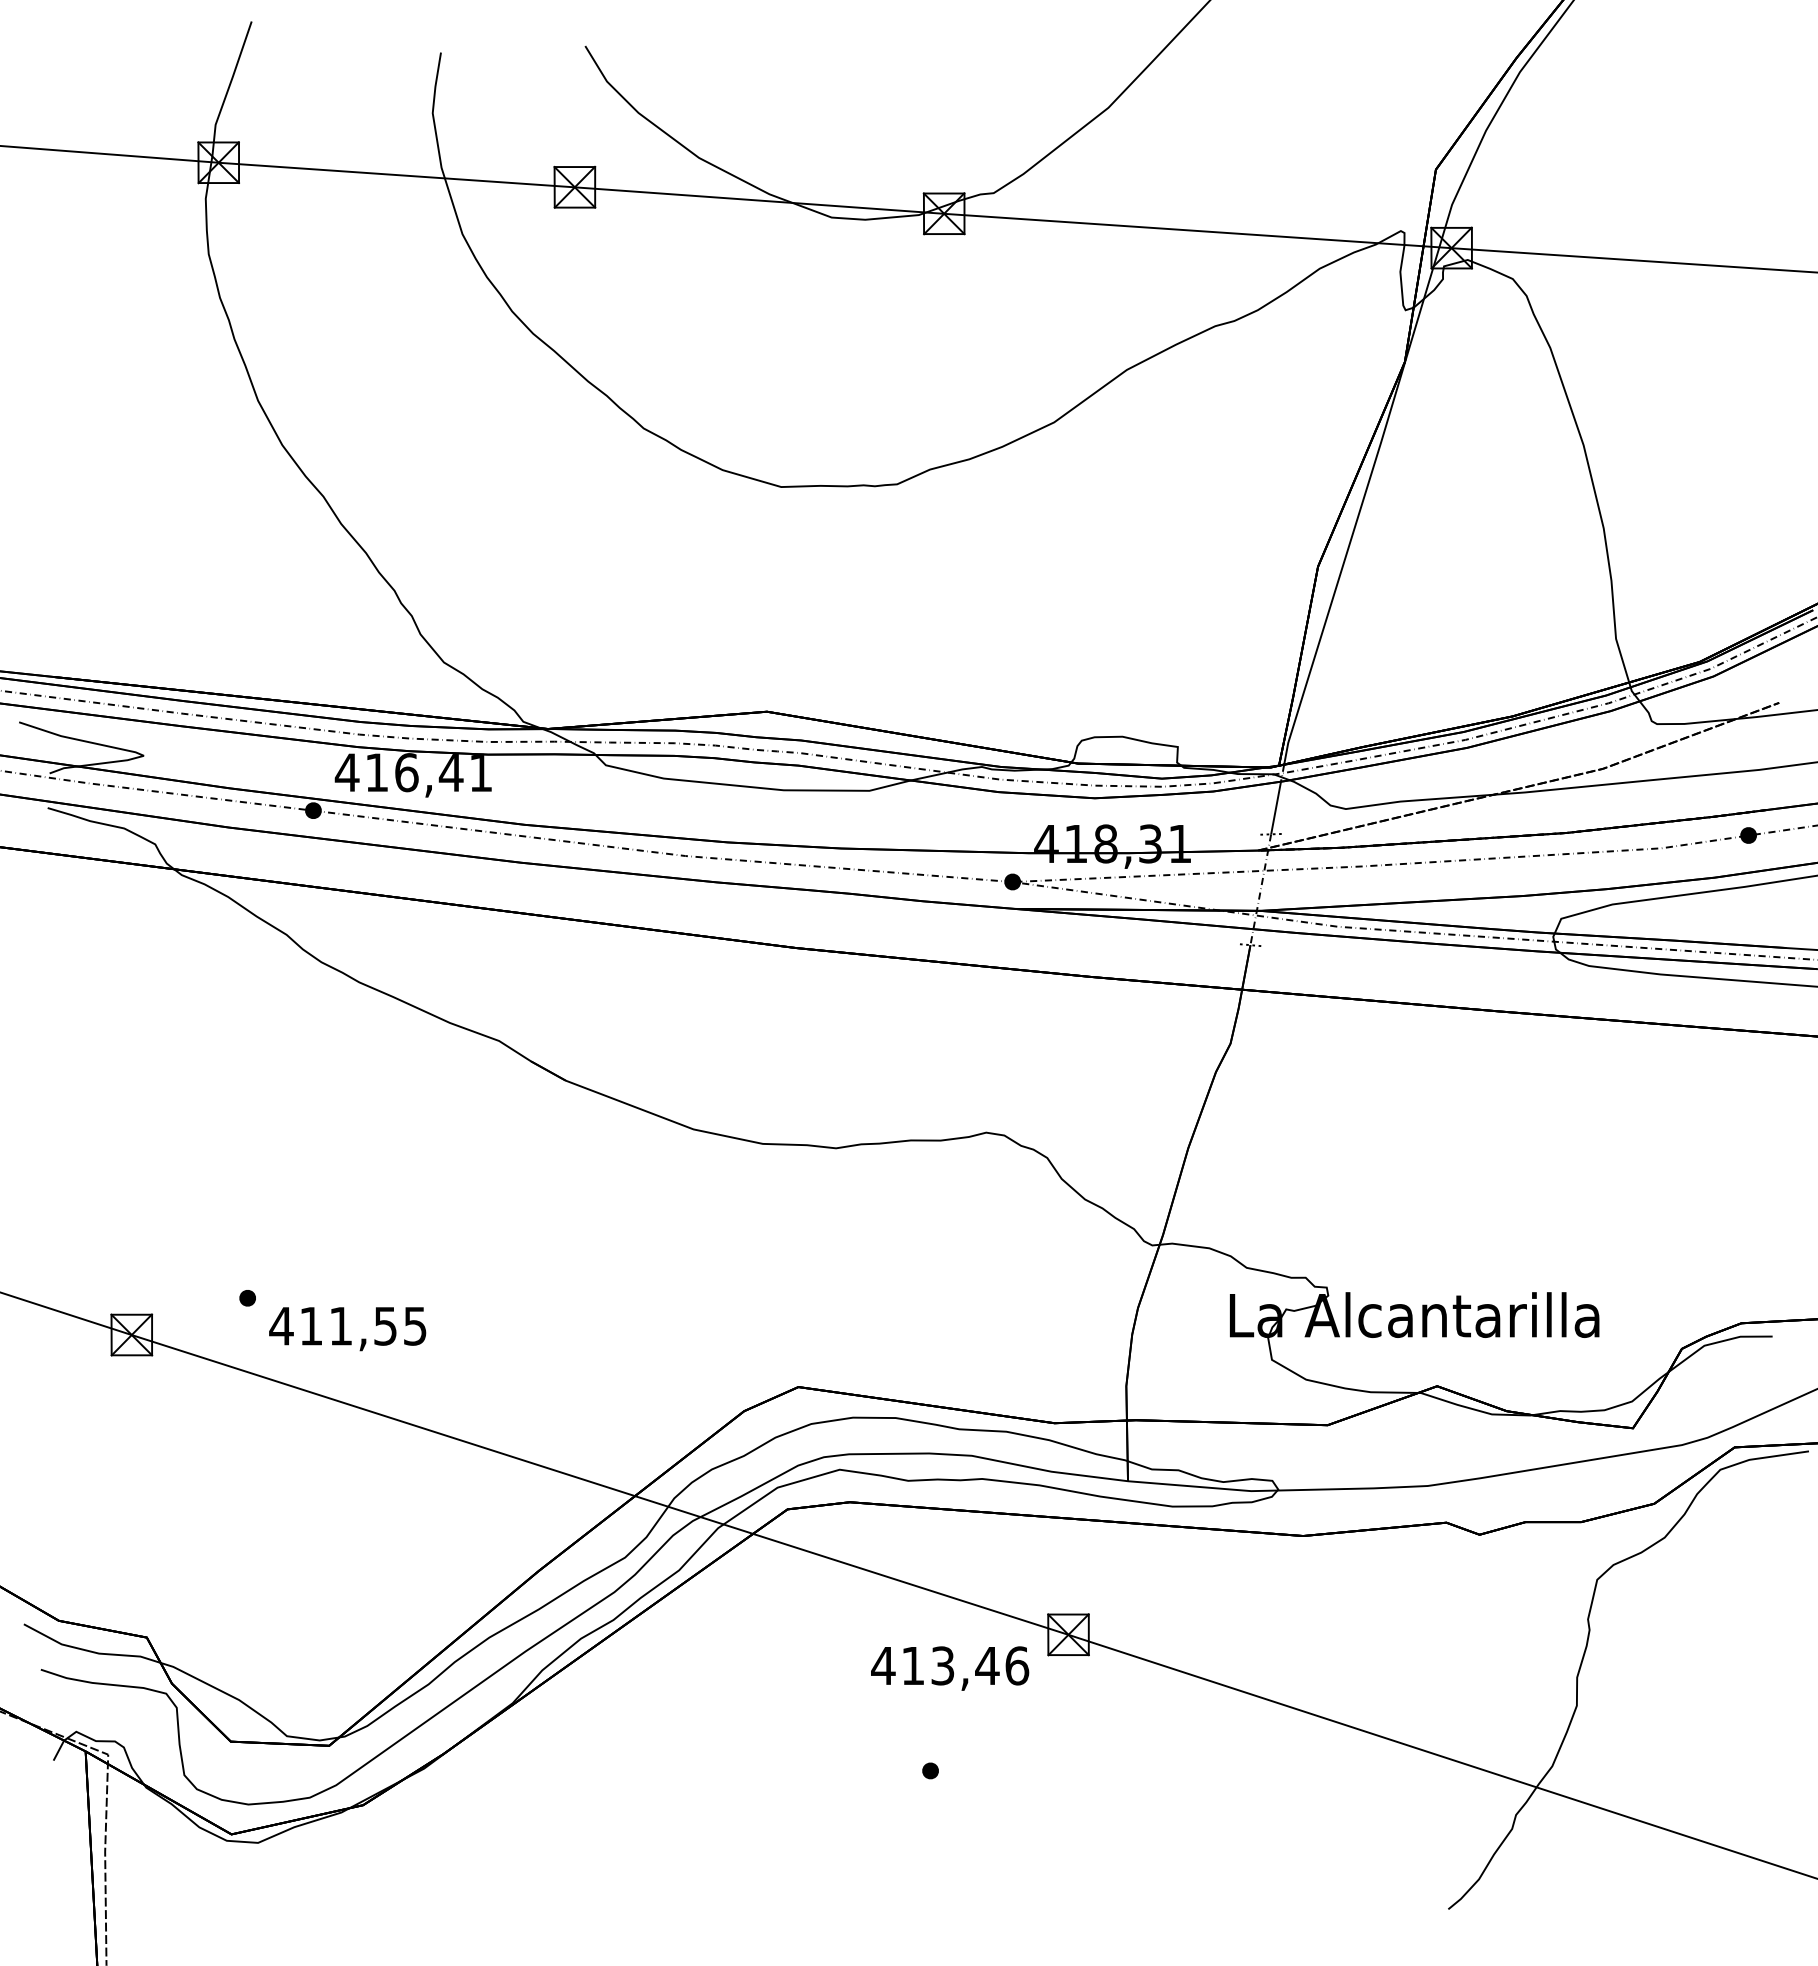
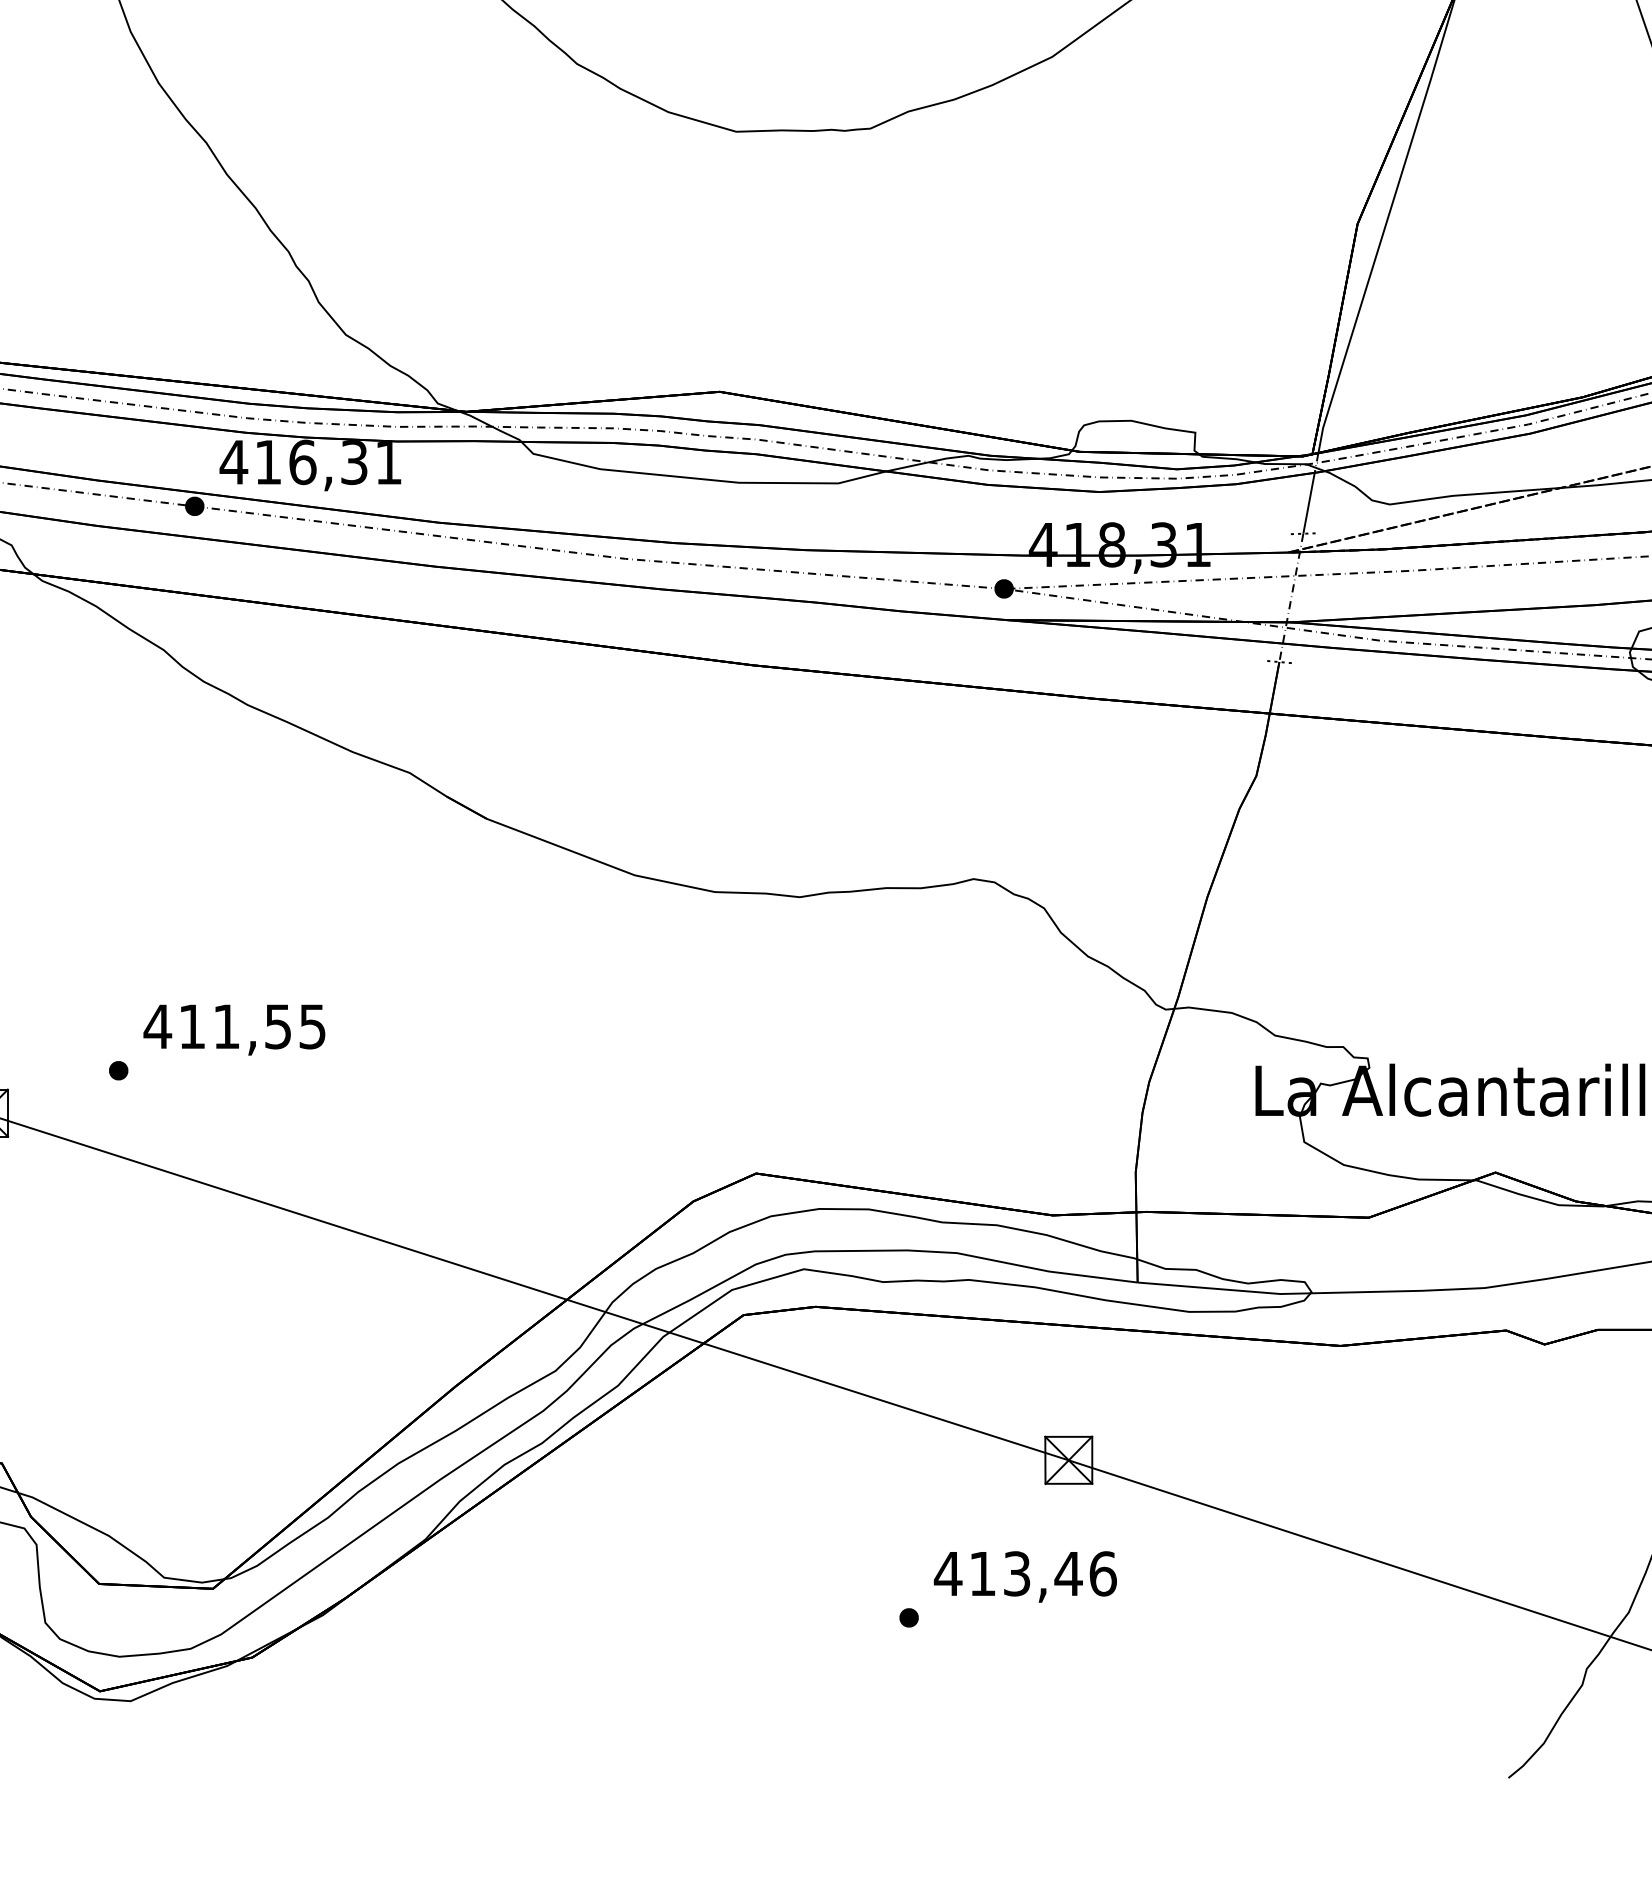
text: (450, 773) -> (353, 463), 416,41 -> 416,31
text: (347, 1329) -> (234, 1030), moved
text: (950, 1668) -> (1025, 1576), moved

